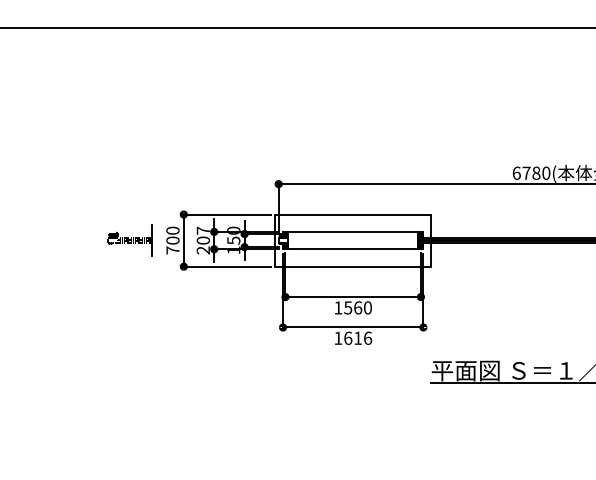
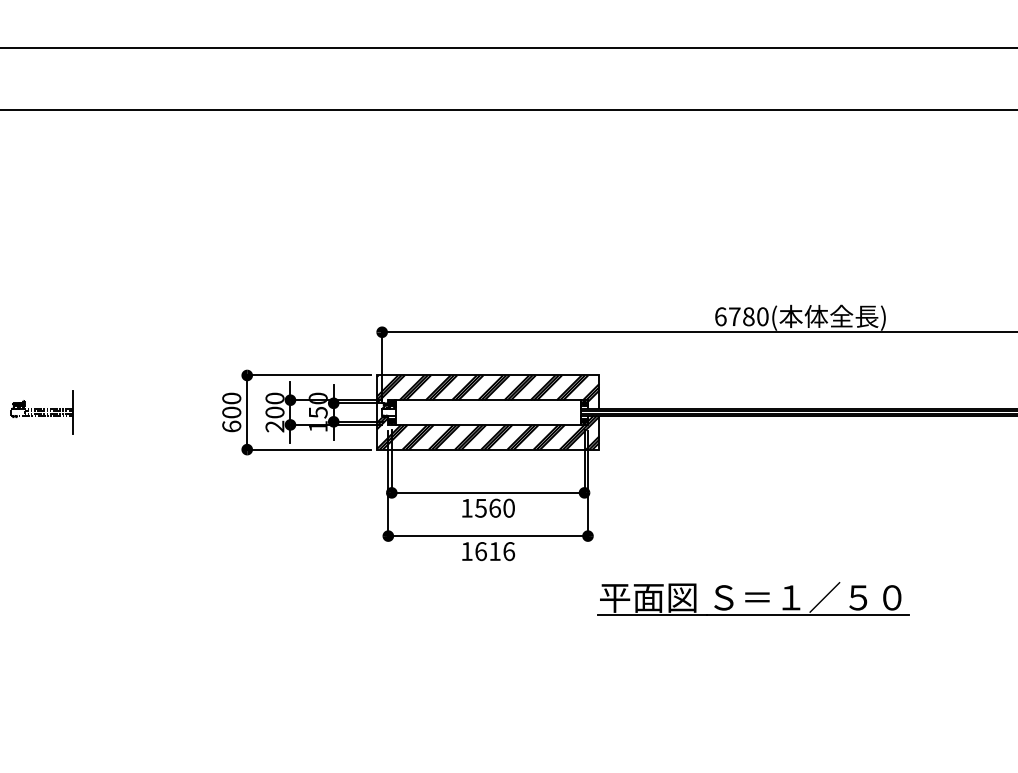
text: (203, 230) -> (274, 398), 207 -> 200
part: (129, 240) -> (41, 412), moved
hatch: (352, 240) -> (487, 412), added
text: (172, 250) -> (231, 426), 700 -> 600

